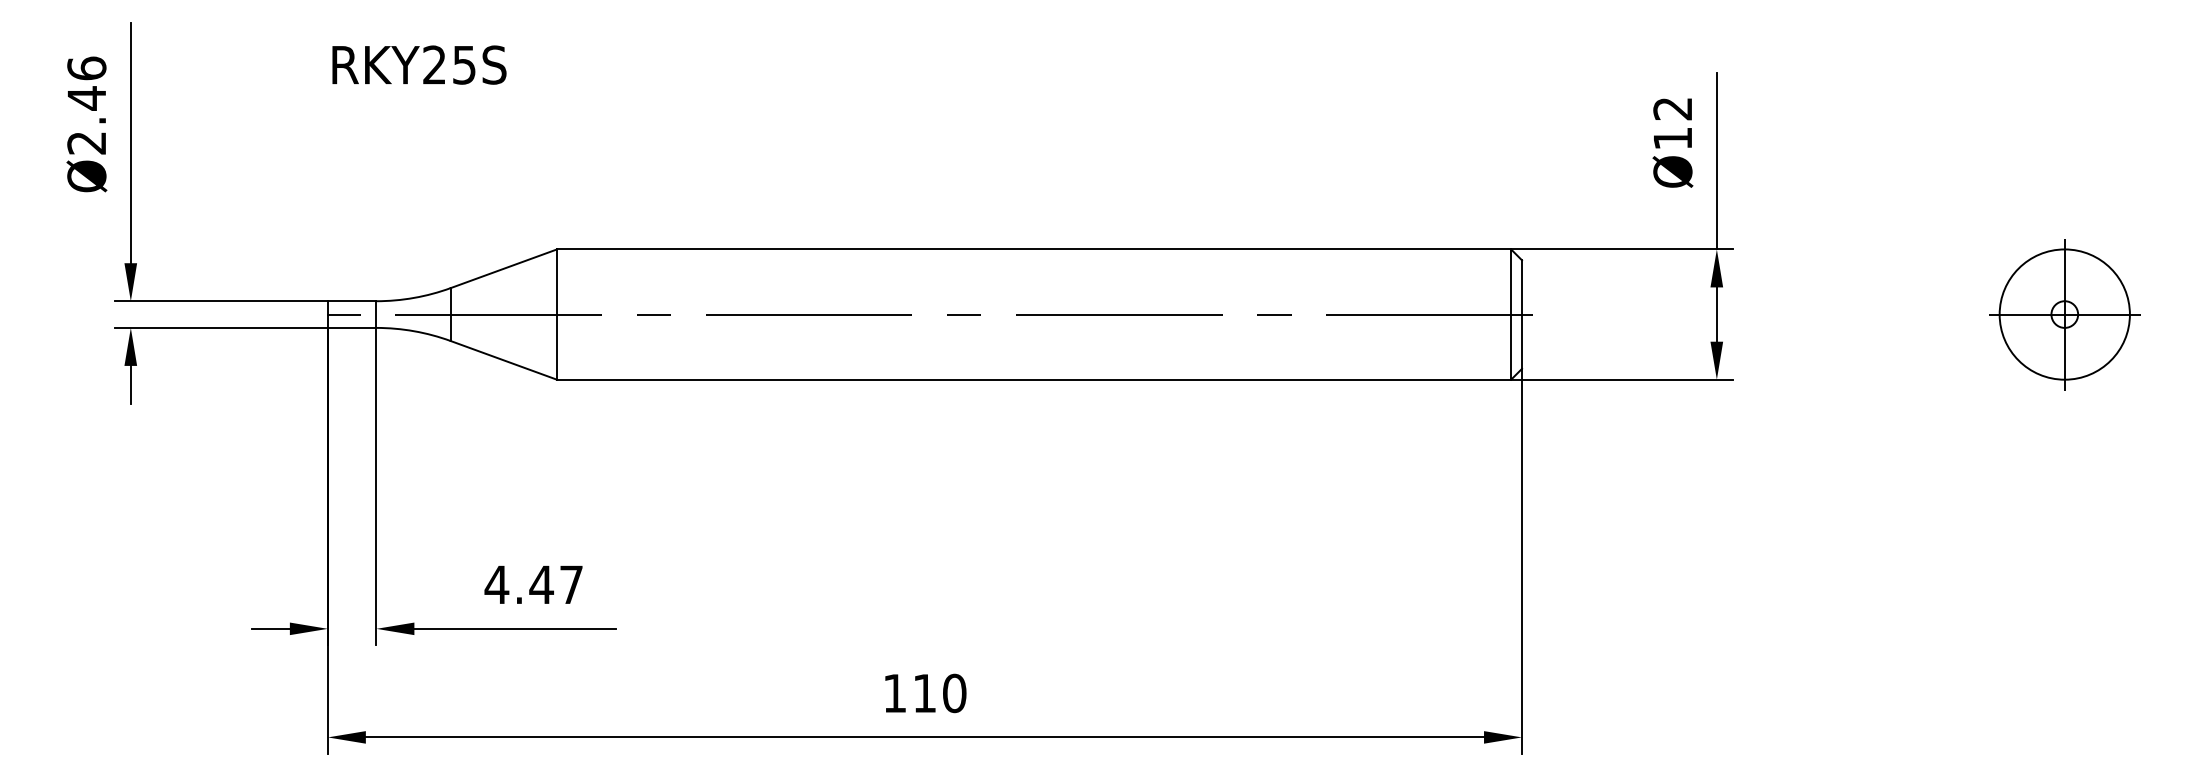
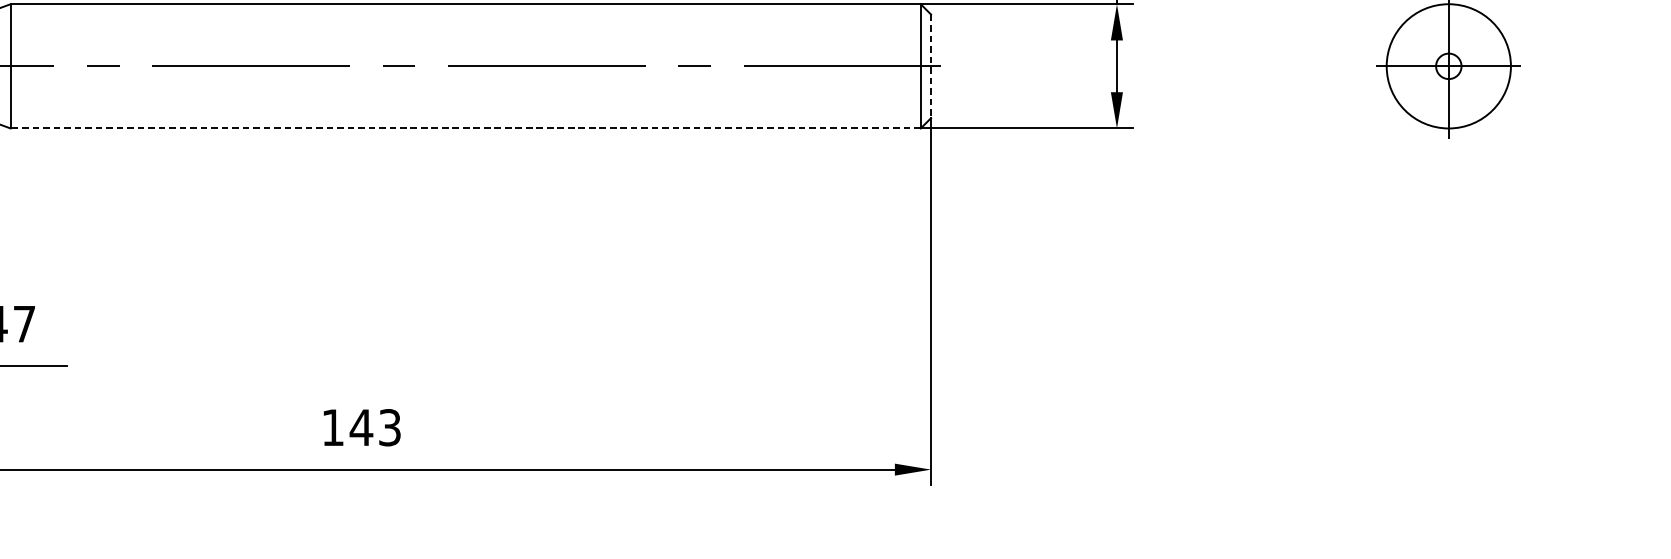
line: (1522, 315) -> (931, 67), solid -> dashed
line: (1033, 379) -> (465, 128), solid -> dashed
text: (939, 693) -> (375, 427), 110 -> 143

